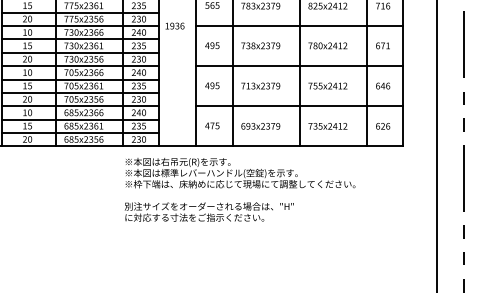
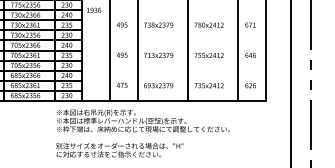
line: (299, 26) -> (187, 10), removed
line: (299, 66) -> (187, 40), removed
line: (299, 106) -> (187, 70), removed

